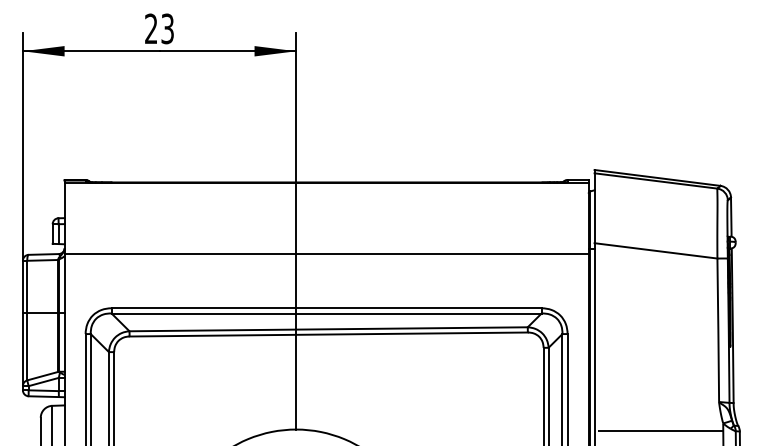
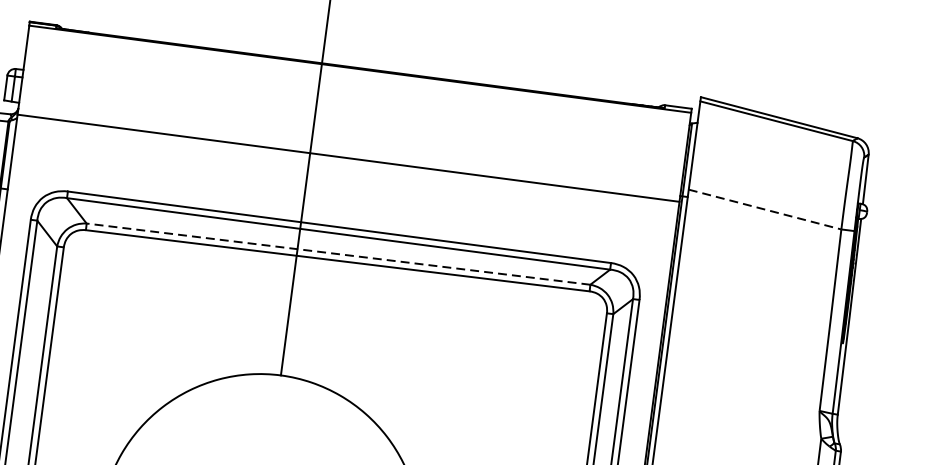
line: (656, 250) -> (765, 209), solid -> dashed
line: (328, 329) -> (338, 254), solid -> dashed
line: (660, 431) -> (740, 438), removed

